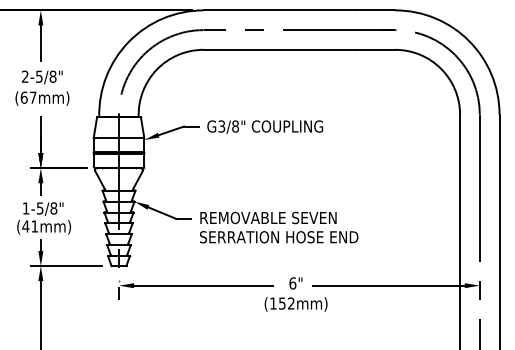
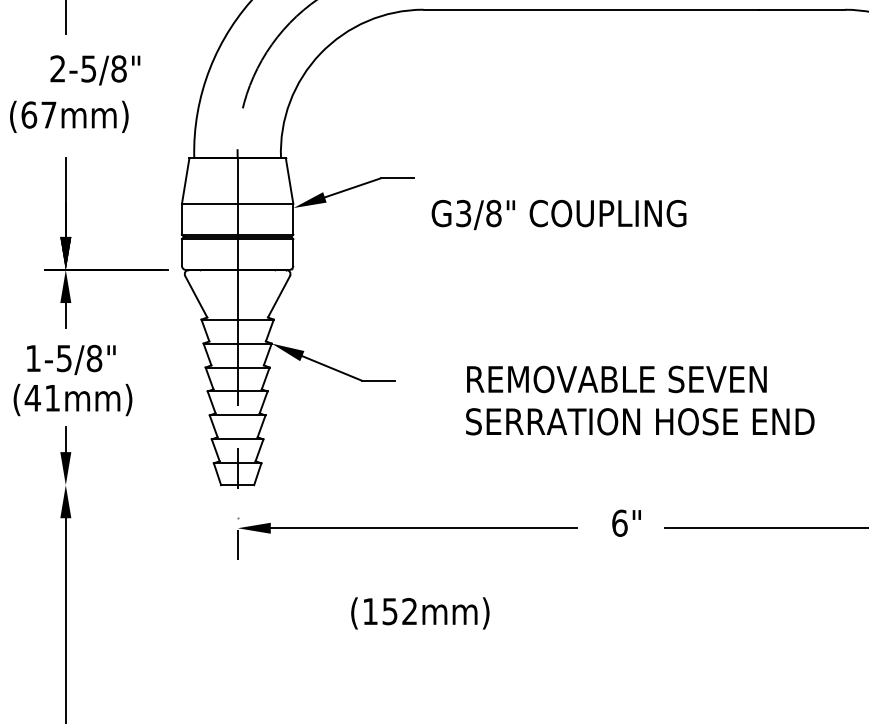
text: (42, 77) -> (95, 70), moved
text: (265, 126) -> (559, 213), moved
text: (279, 227) -> (641, 400), moved
line: (66, 266) -> (122, 486), removed
text: (295, 304) -> (418, 613), moved

